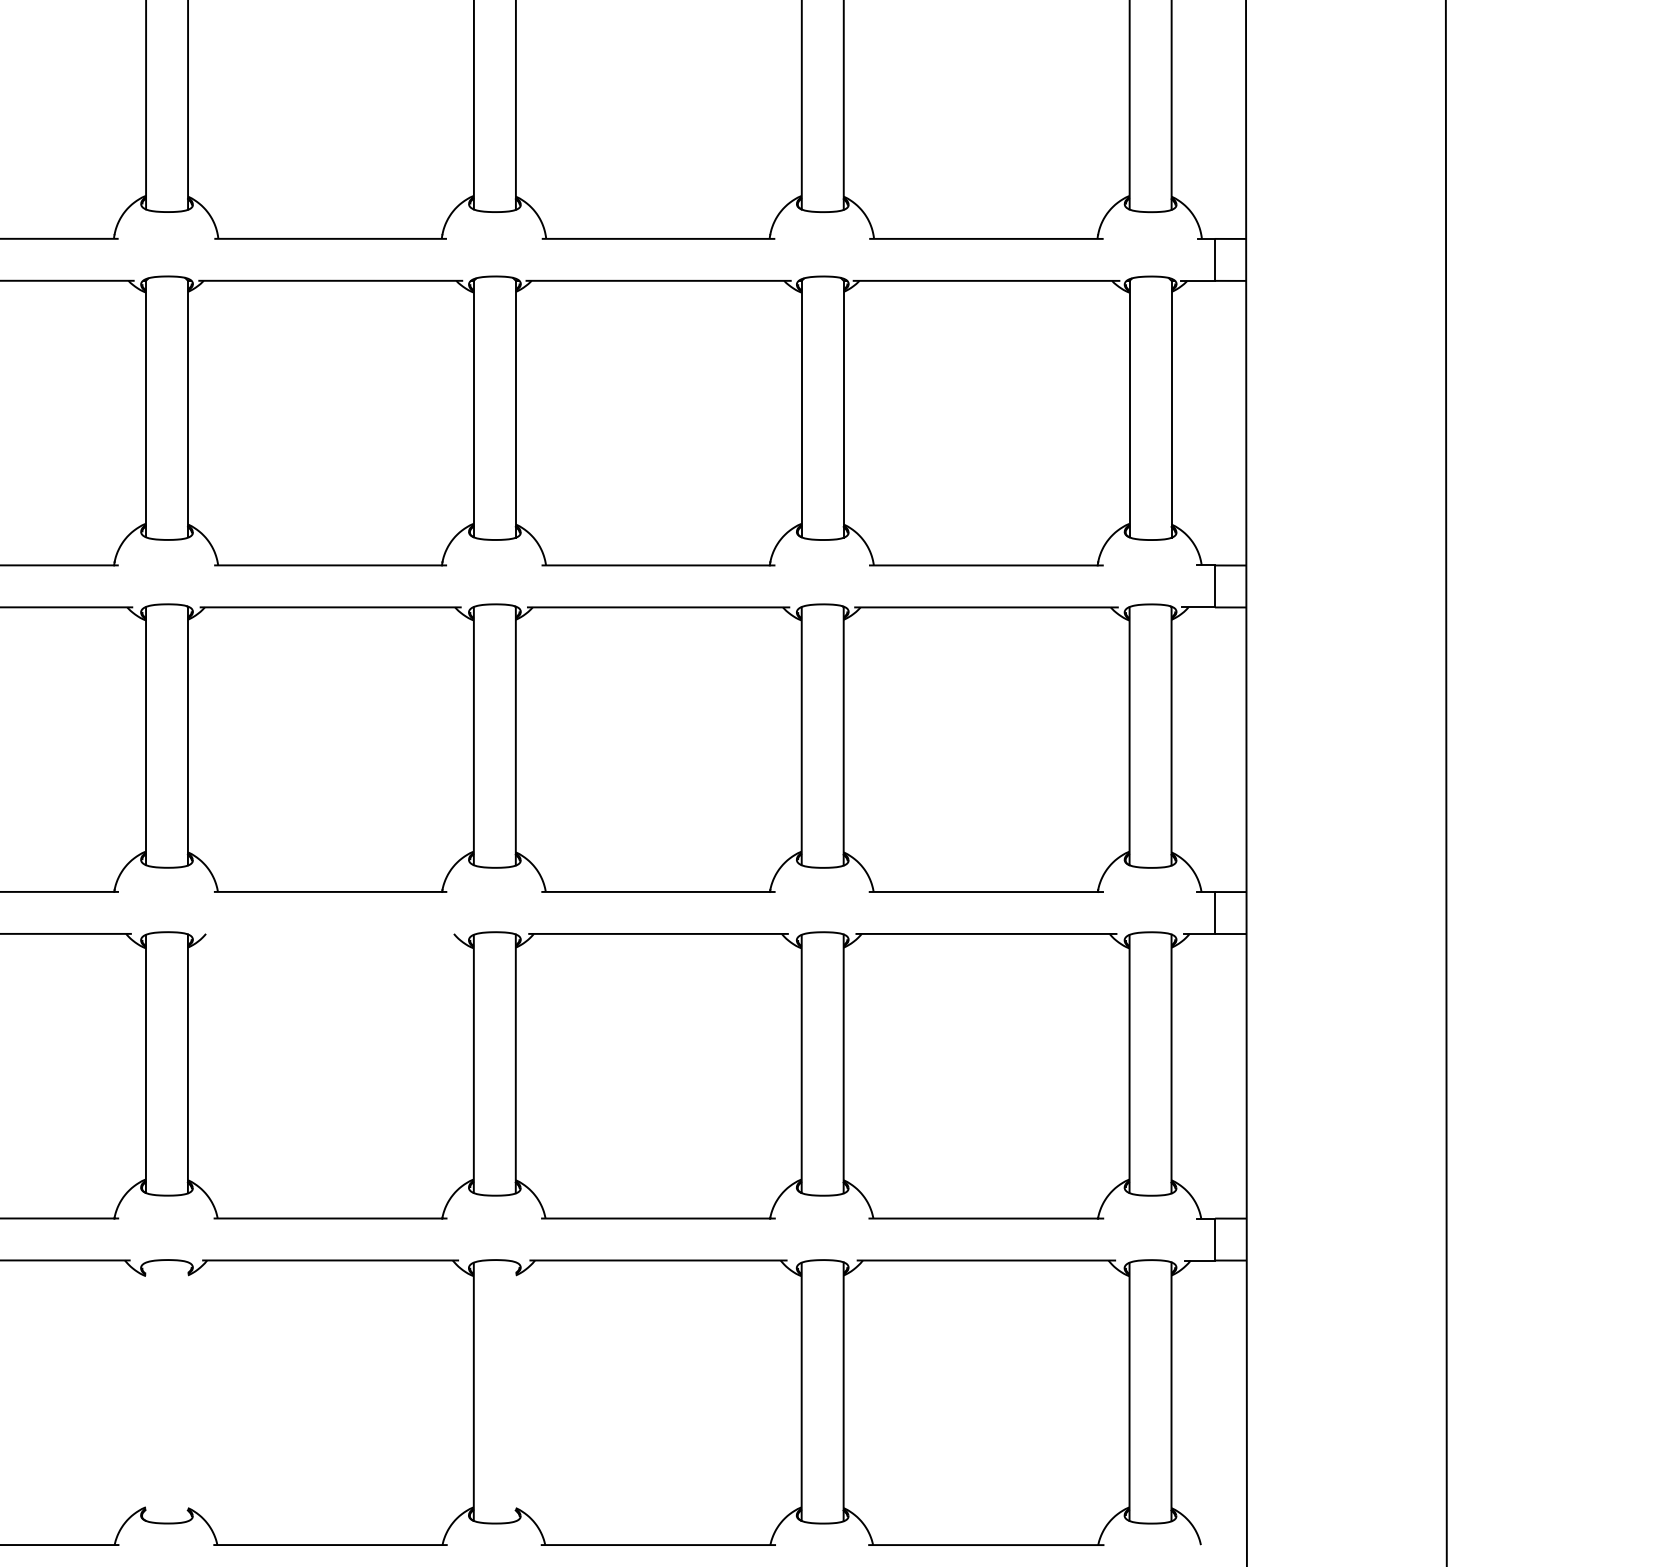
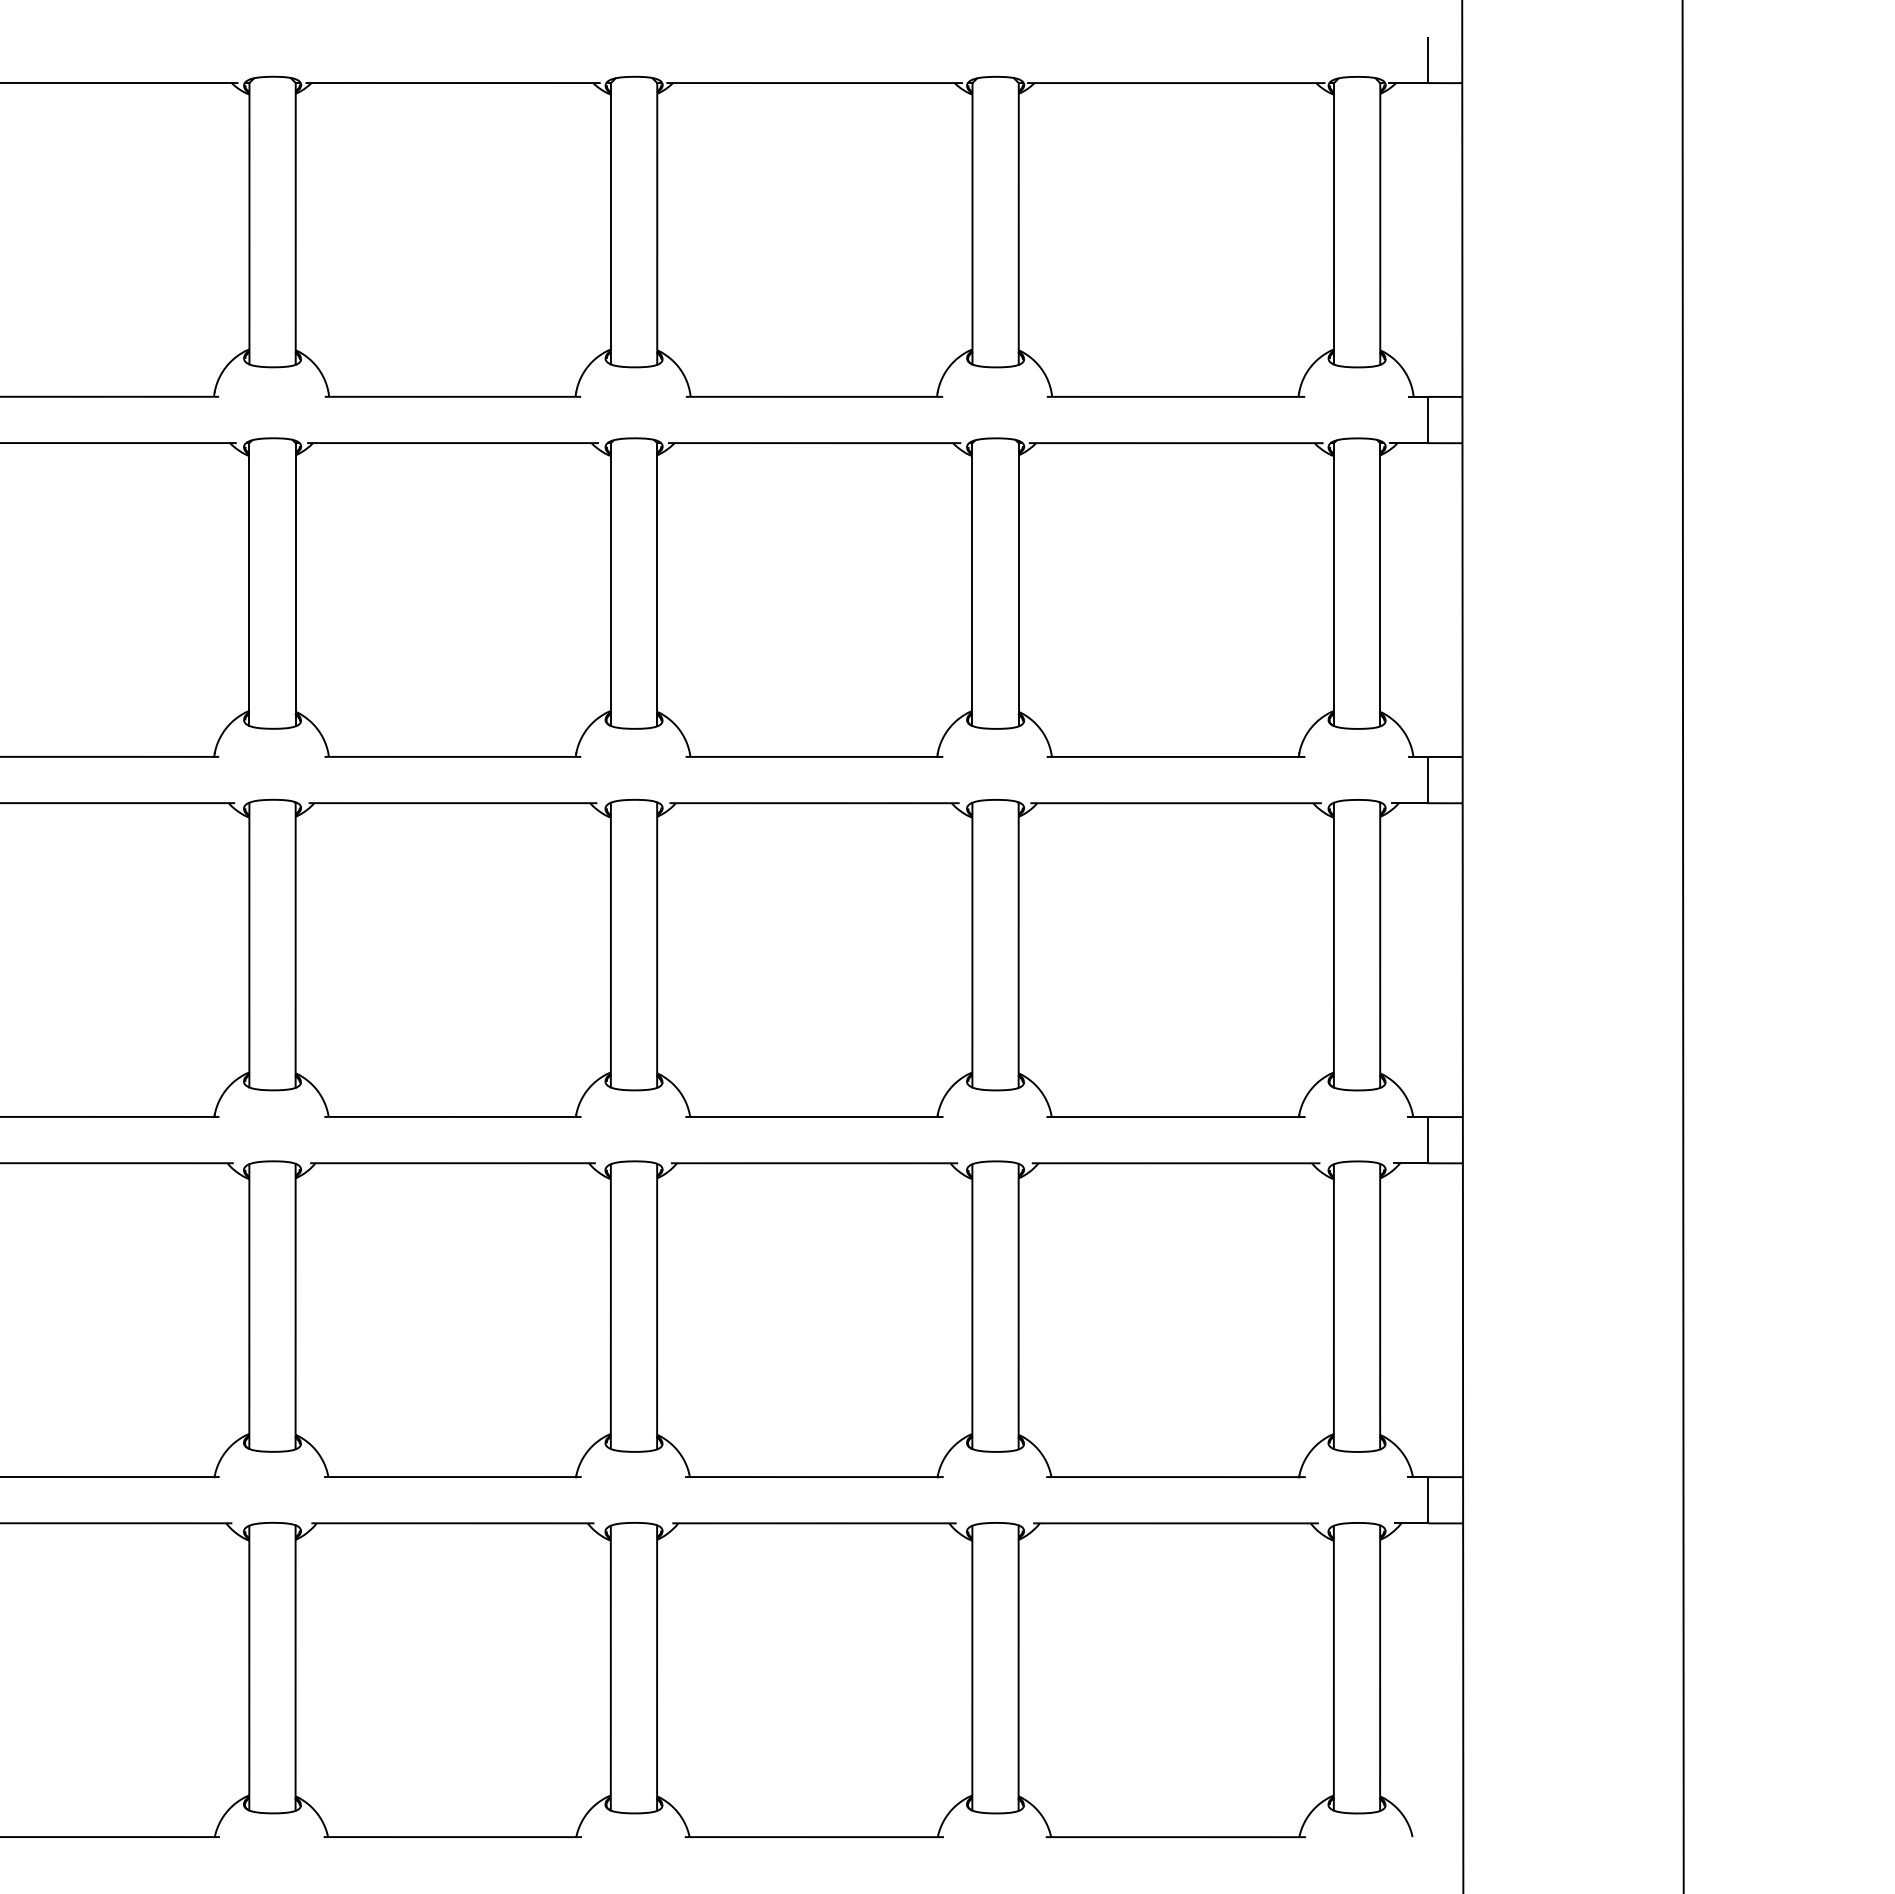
line: (330, 934) -> (452, 1163), added
line: (146, 1391) -> (249, 1667), added
line: (187, 1391) -> (295, 1667), added
line: (516, 1391) -> (657, 1667), added

